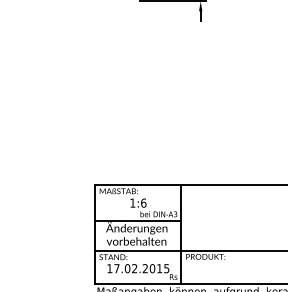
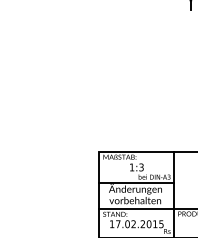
text: (143, 202) -> (141, 166), 1:6 -> 1:3

